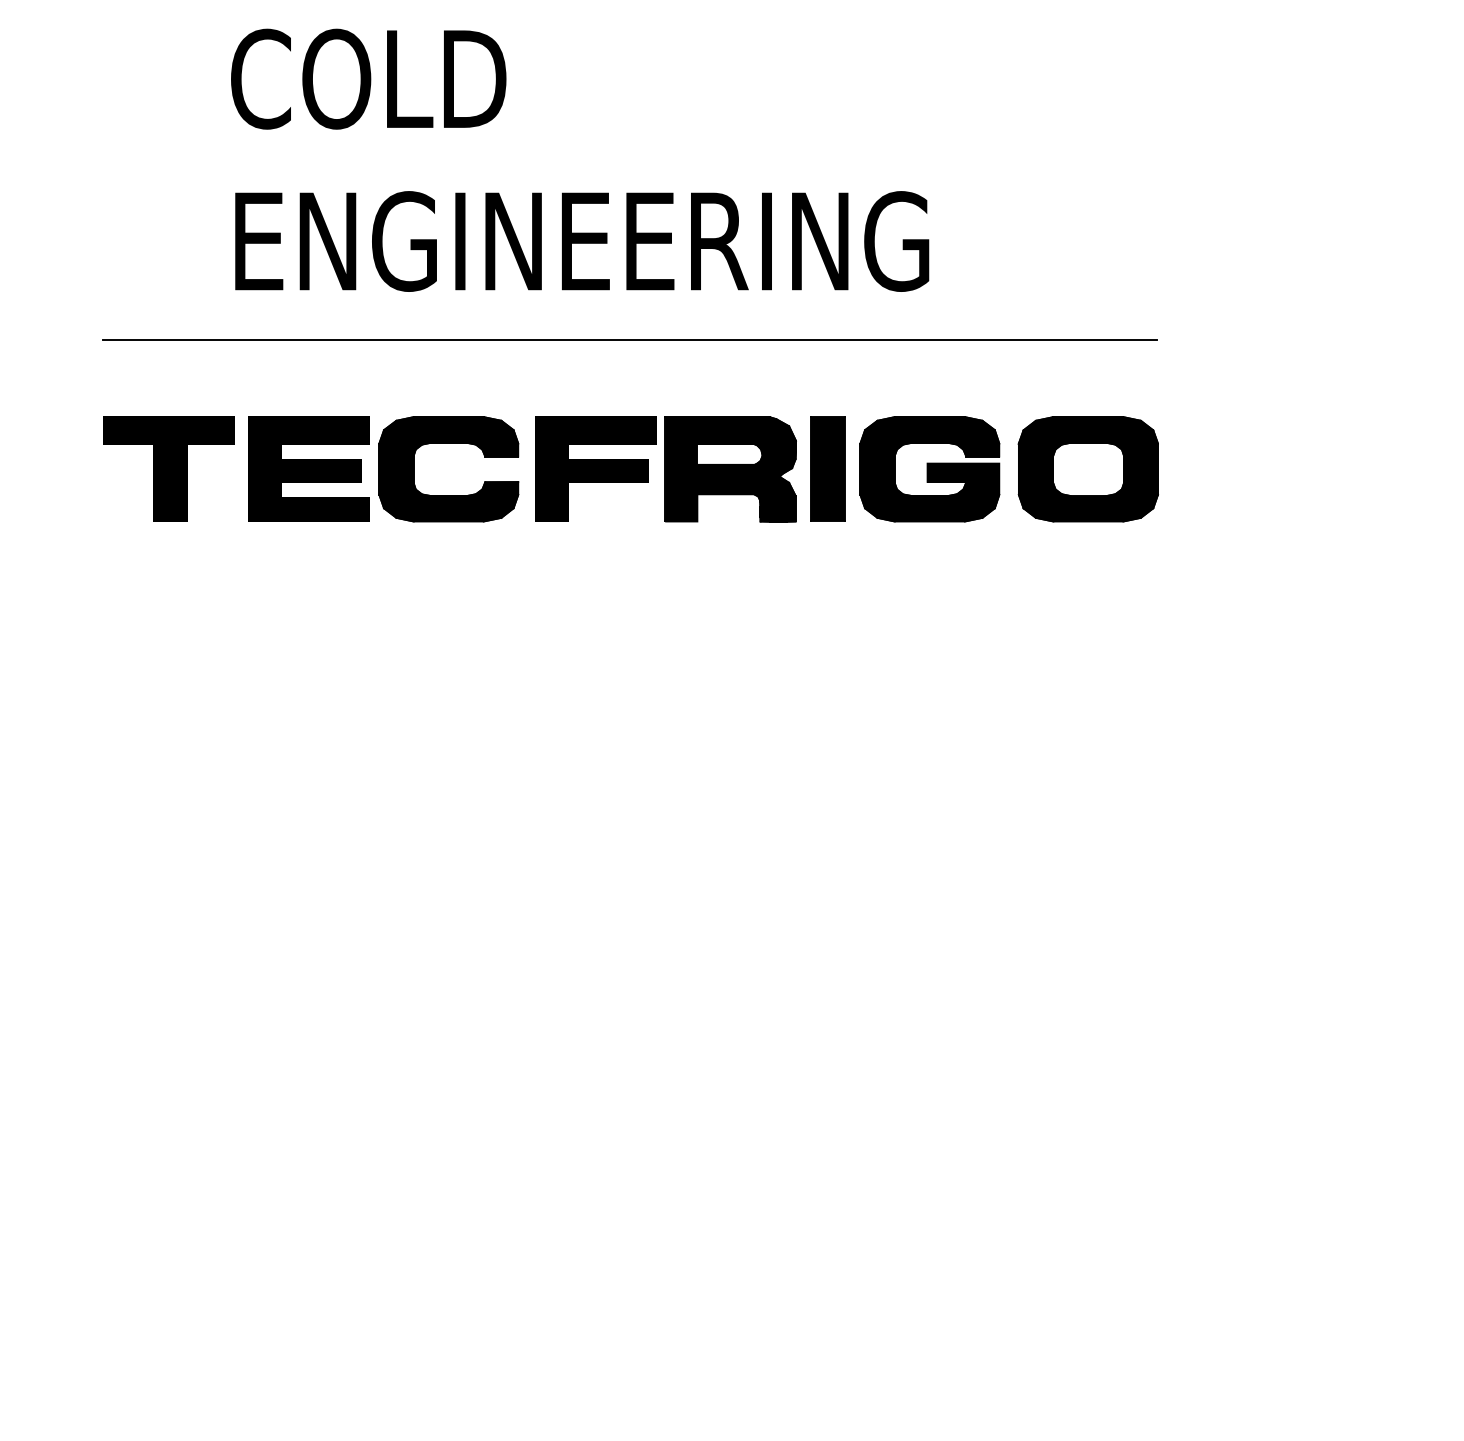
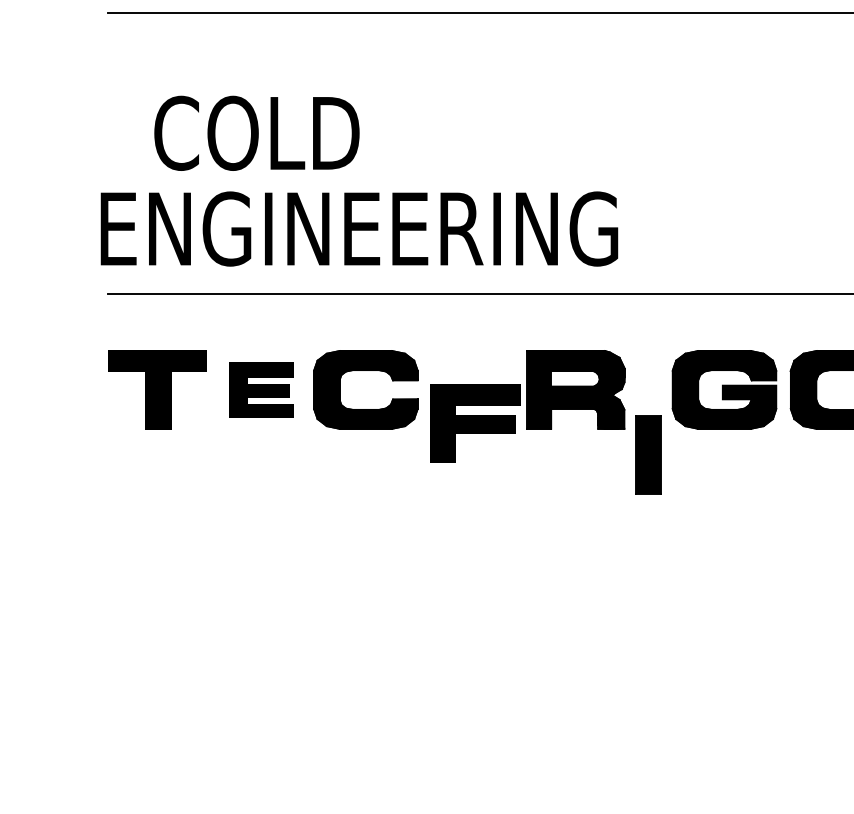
text: (368, 78) -> (256, 132), moved
text: (582, 241) -> (359, 229), moved
part: (308, 468) -> (261, 389), size x0.7
part: (595, 468) -> (475, 422), moved
part: (827, 468) -> (648, 454), moved

